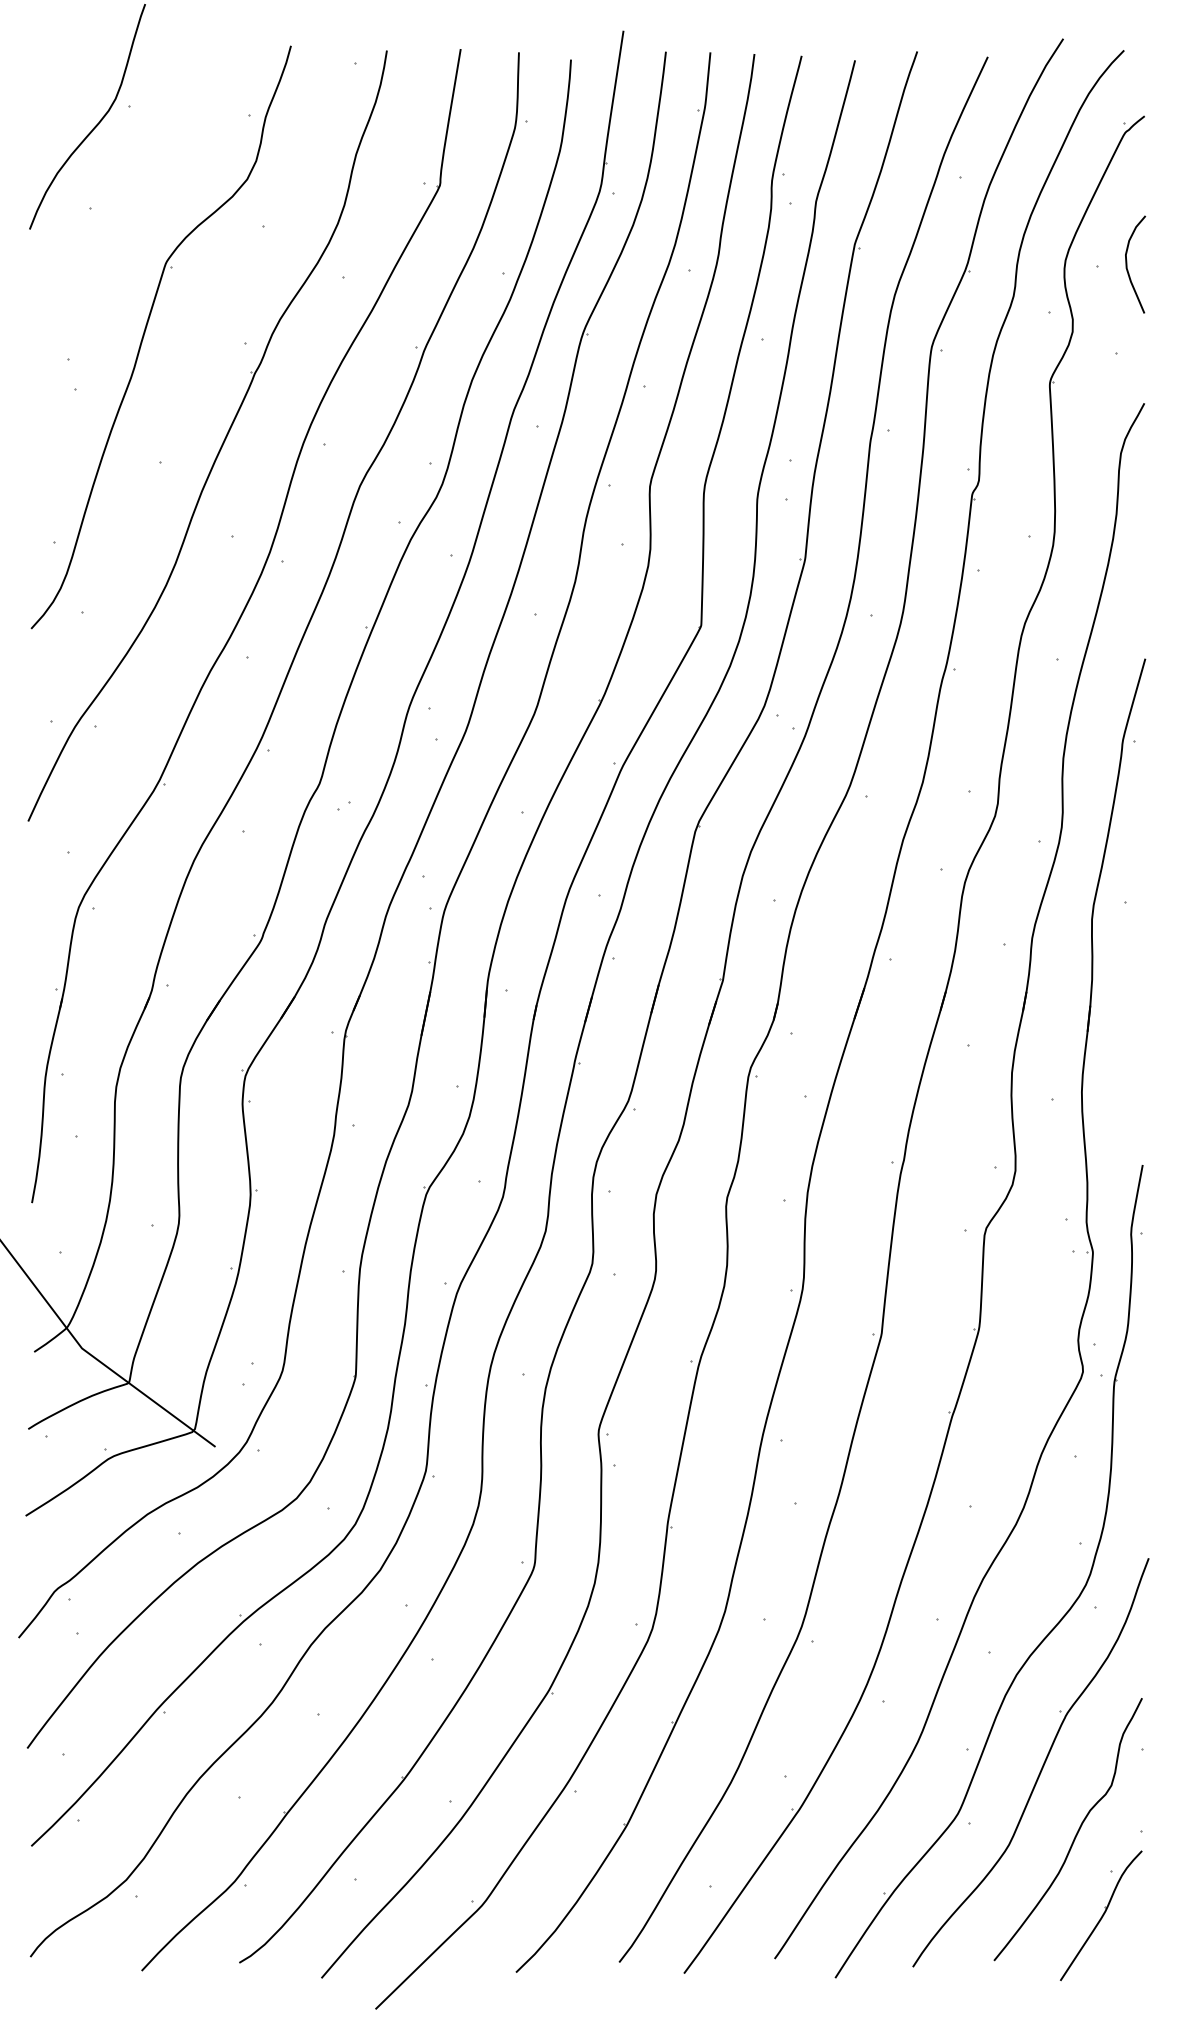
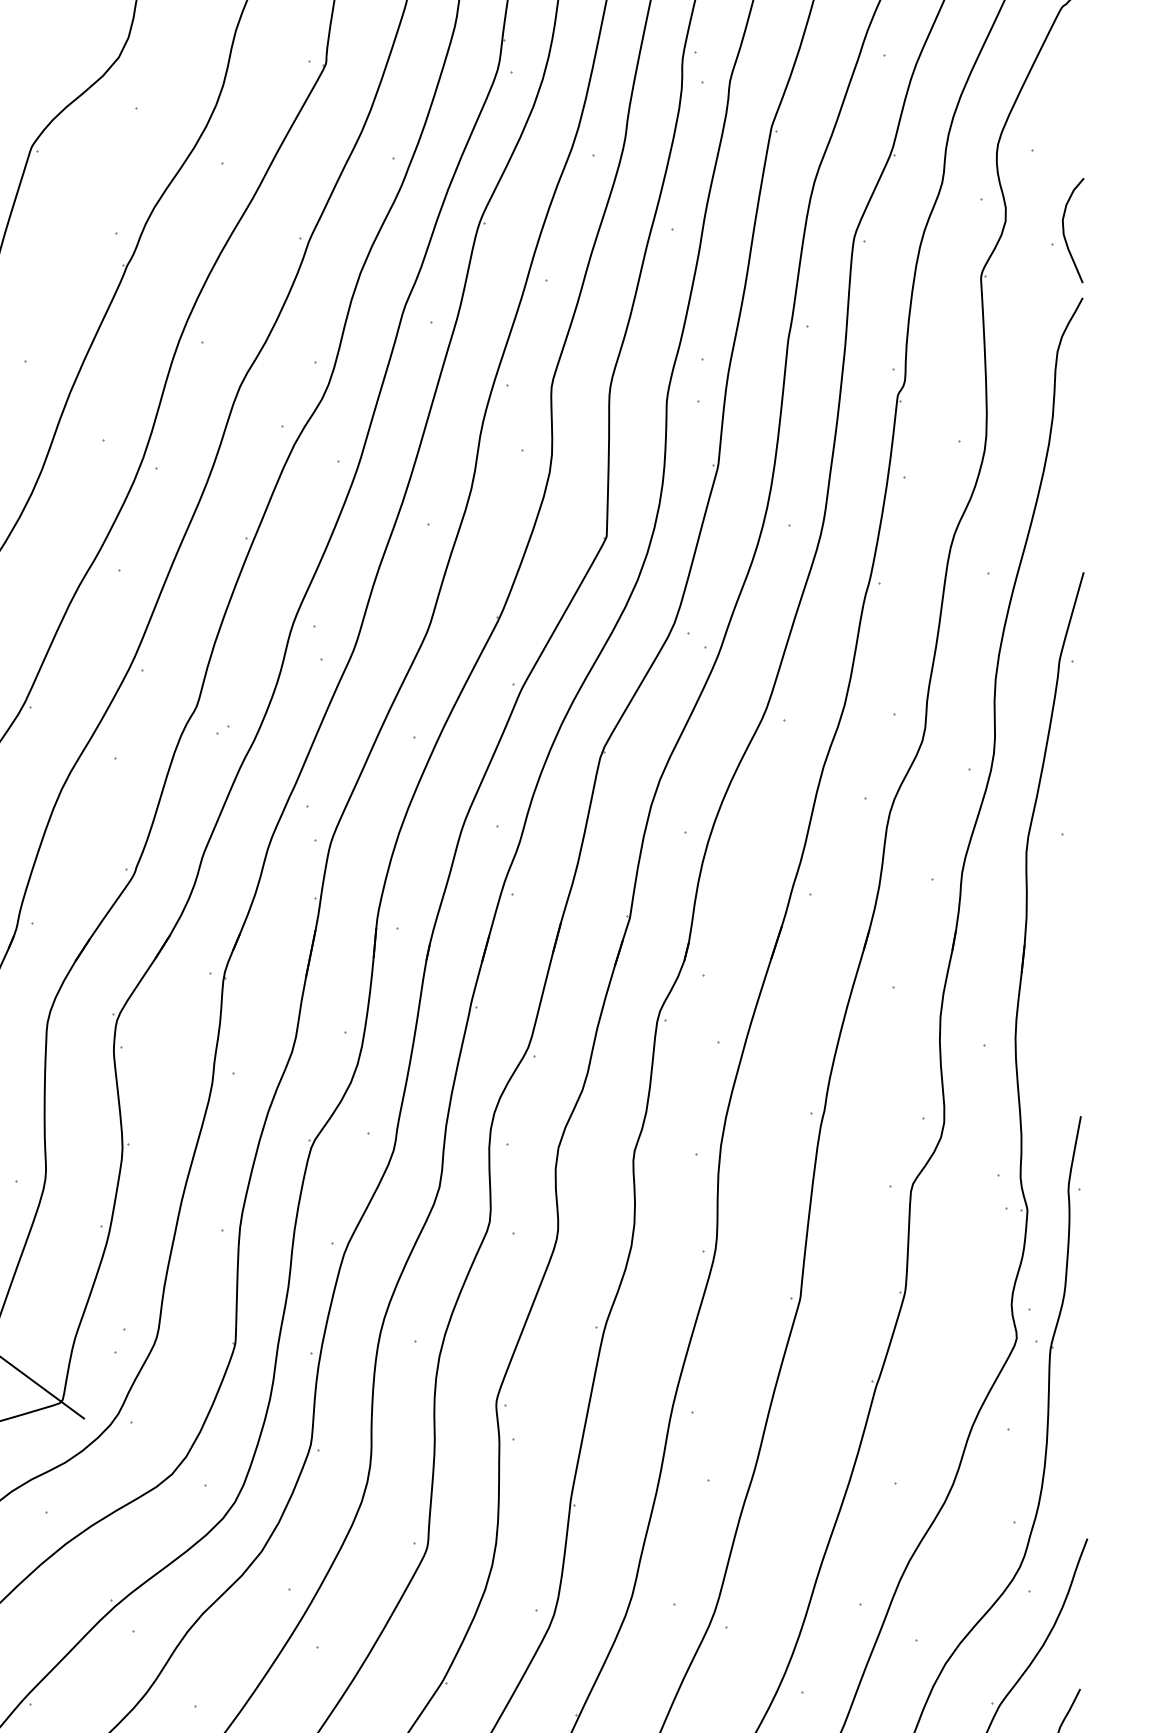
curve: (1127, 264) -> (1064, 230), moved

